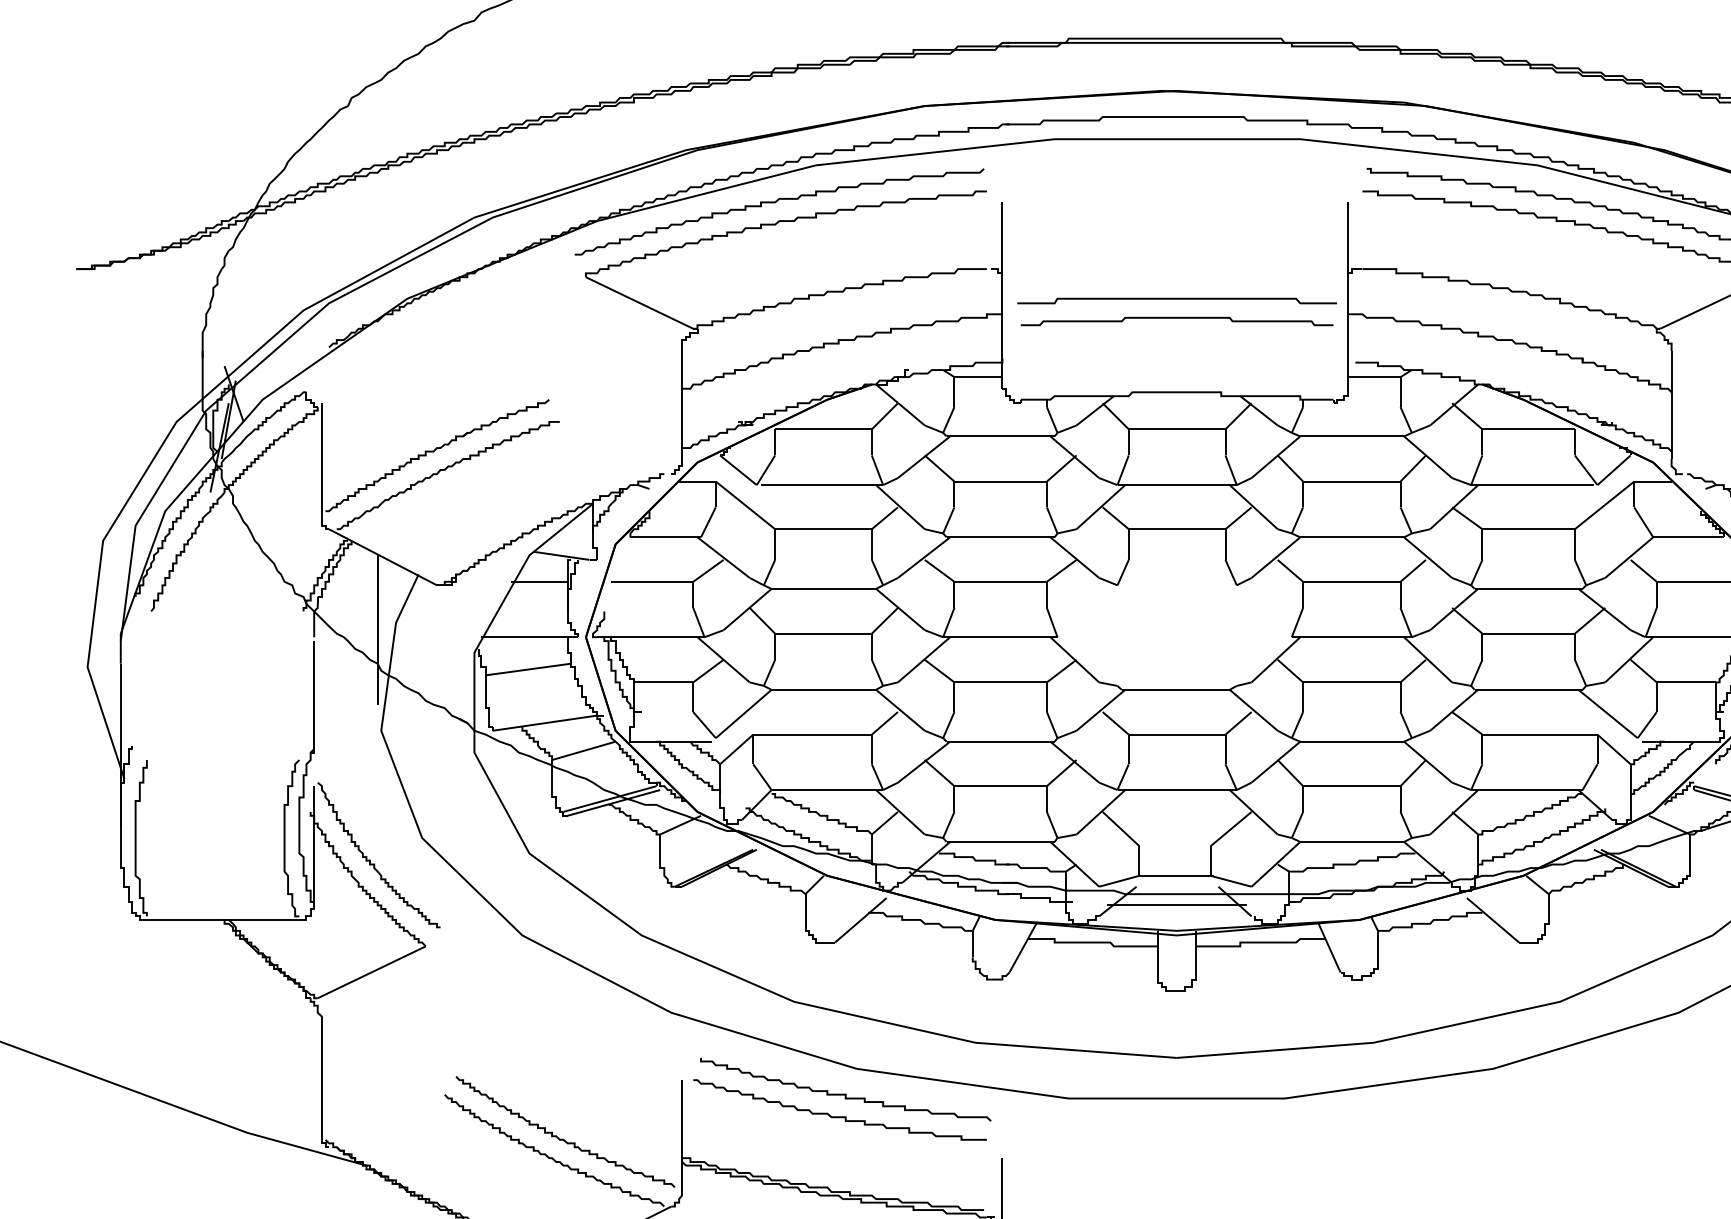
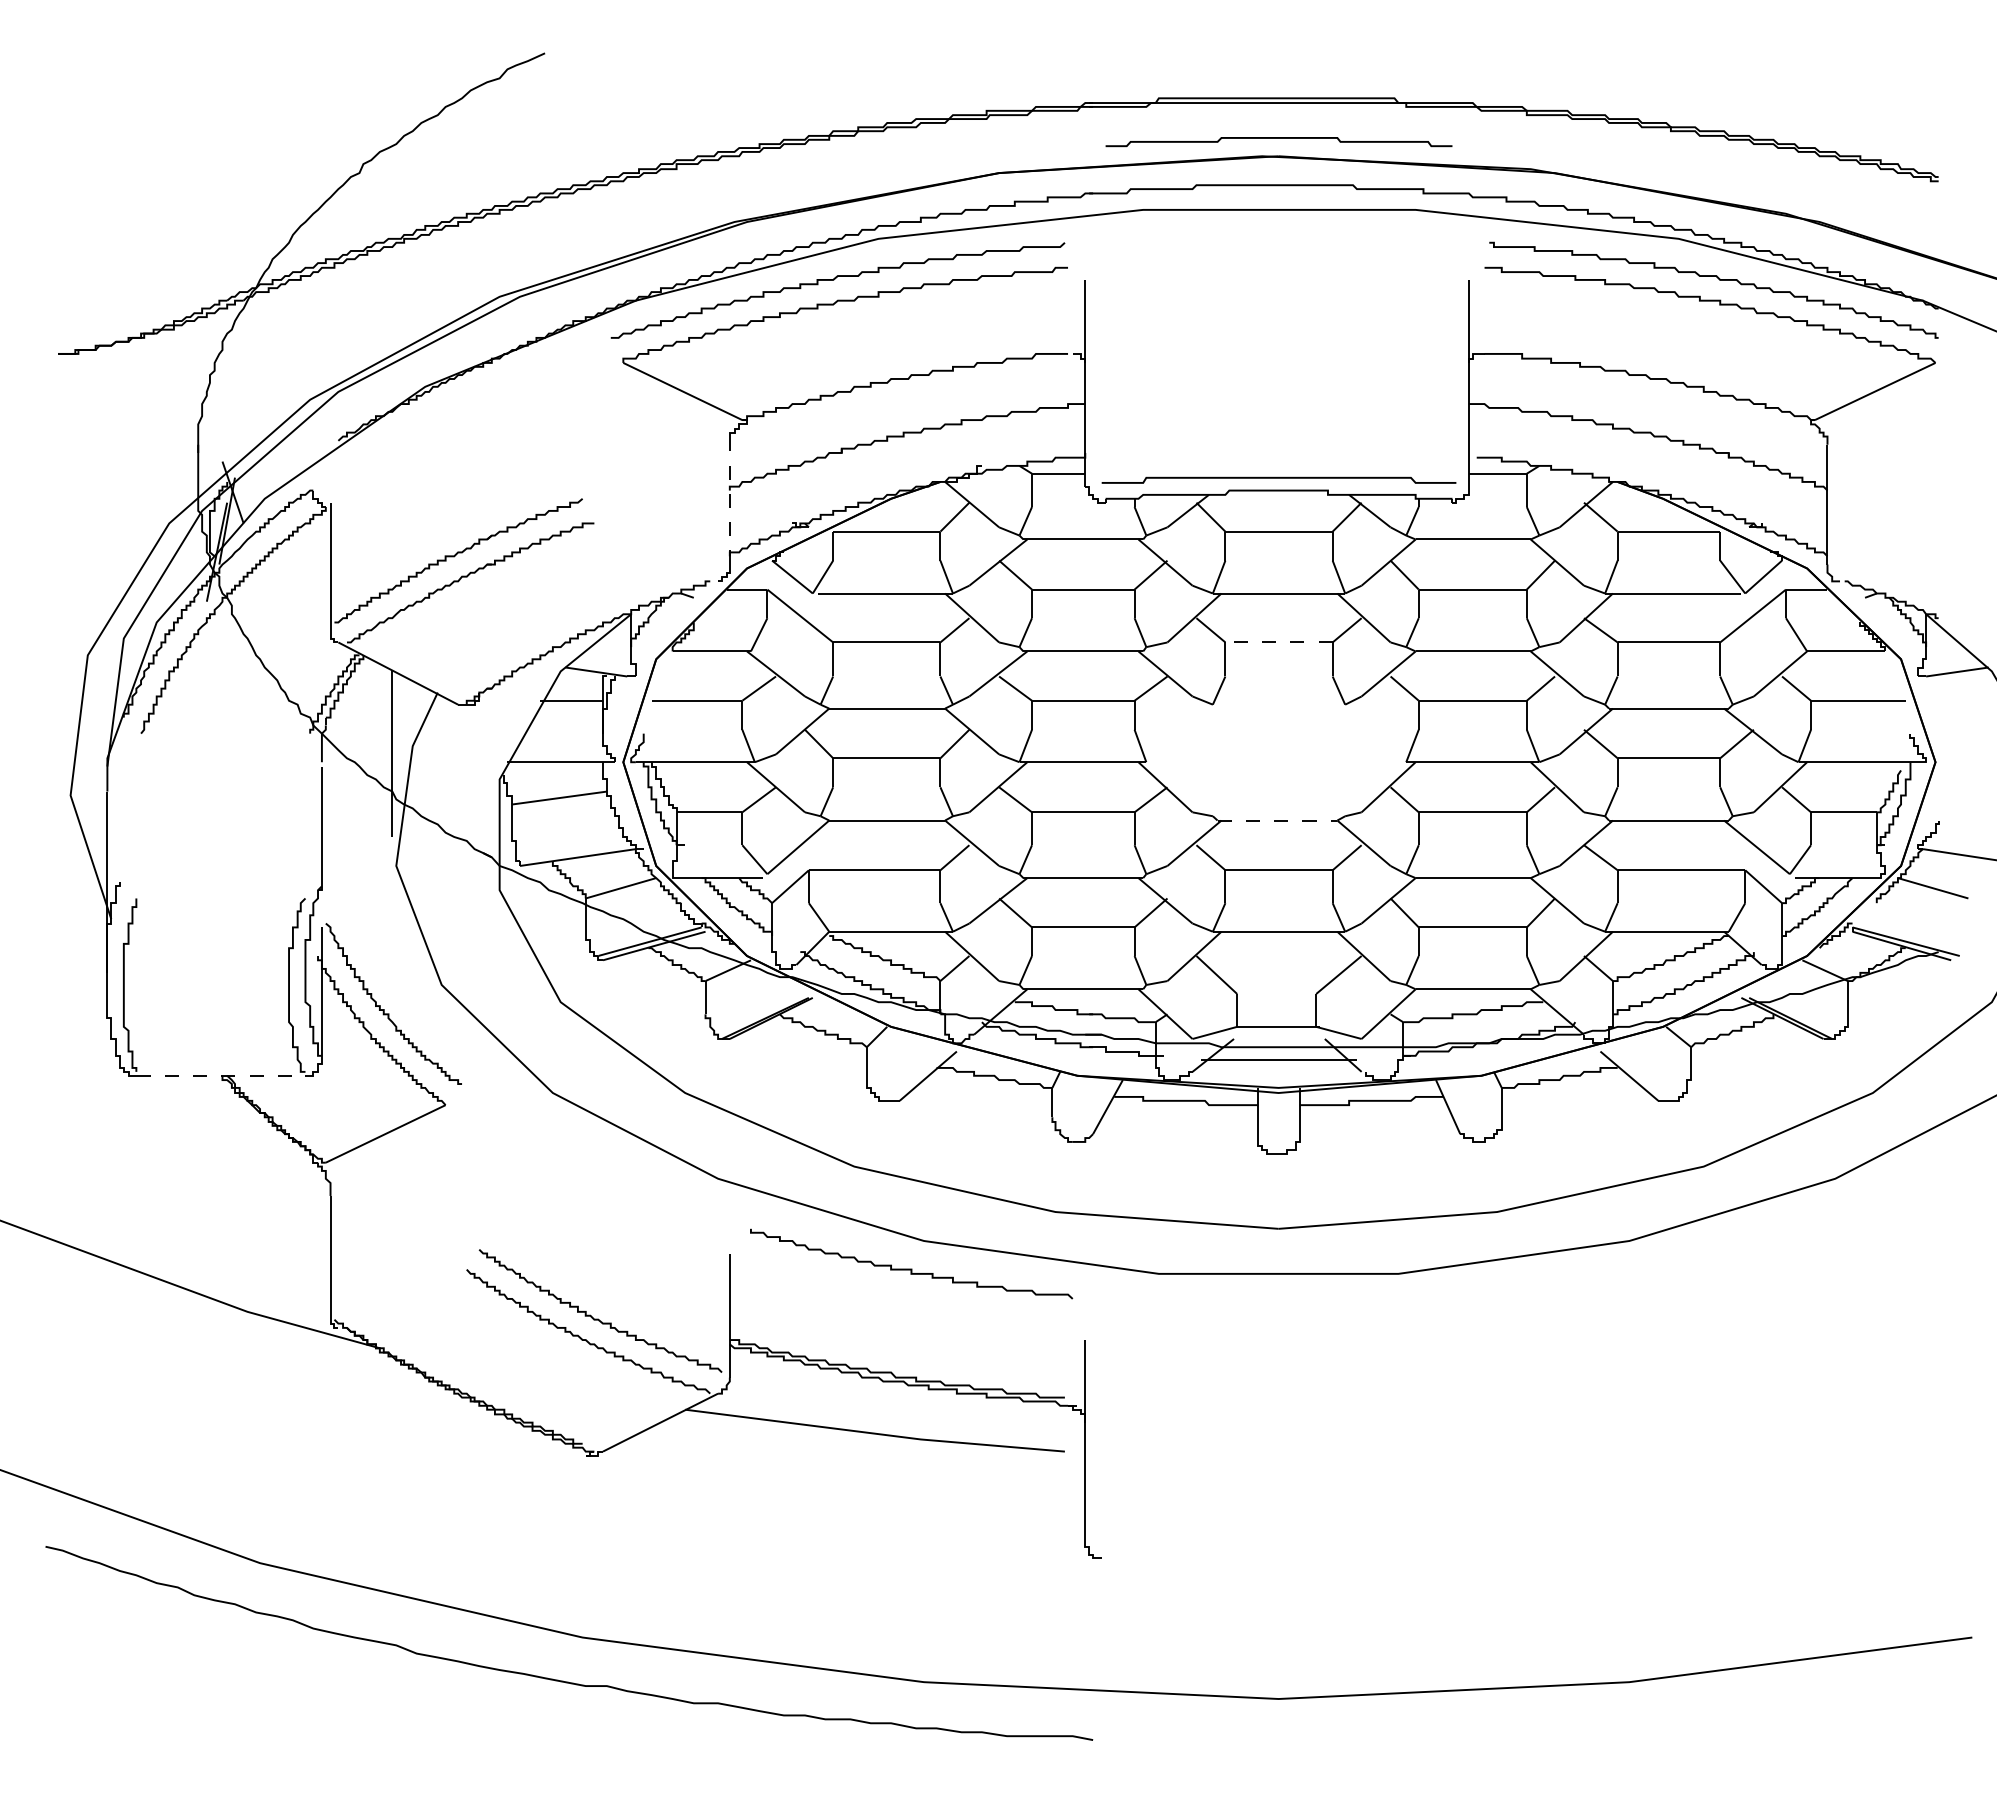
curve: (1176, 299) -> (1278, 478), moved
curve: (1176, 318) -> (1278, 138), moved
line: (681, 404) -> (729, 504), solid -> dashed
line: (1177, 529) -> (1279, 642), solid -> dashed
line: (1175, 689) -> (1277, 820), solid -> dashed
line: (222, 919) -> (220, 1075), solid -> dashed
curve: (839, 1116) -> (904, 1293), removed

